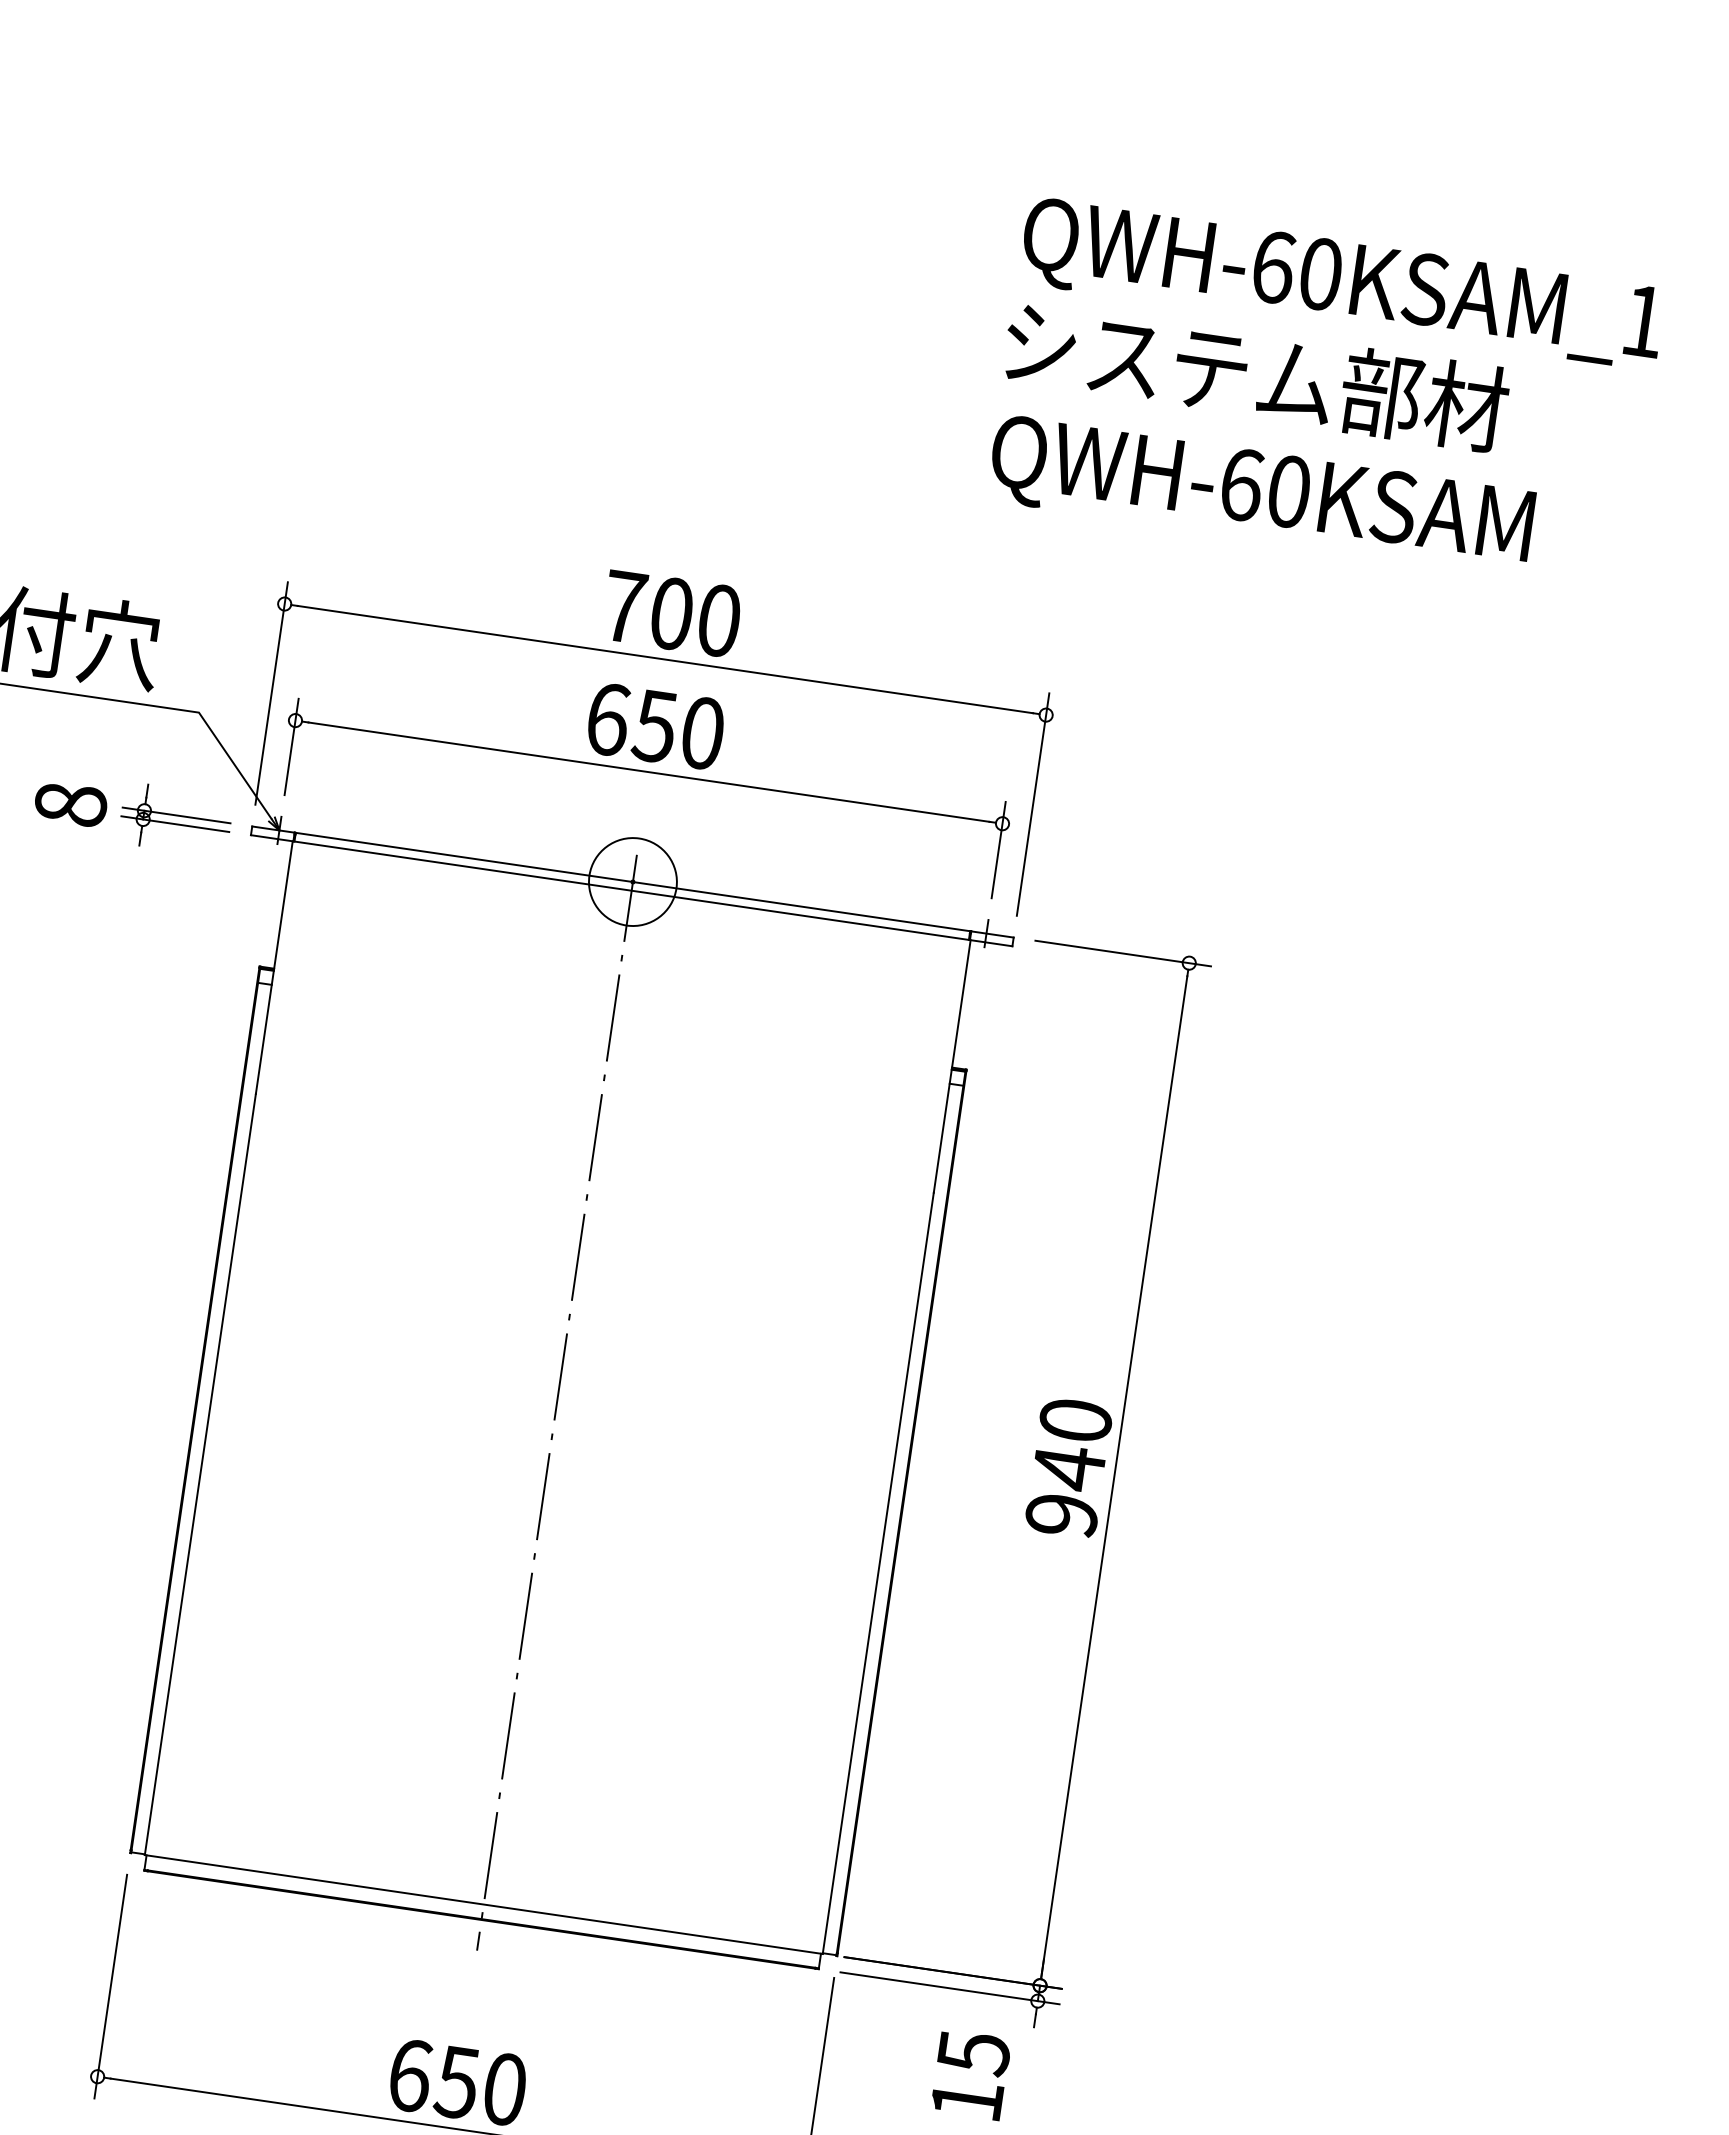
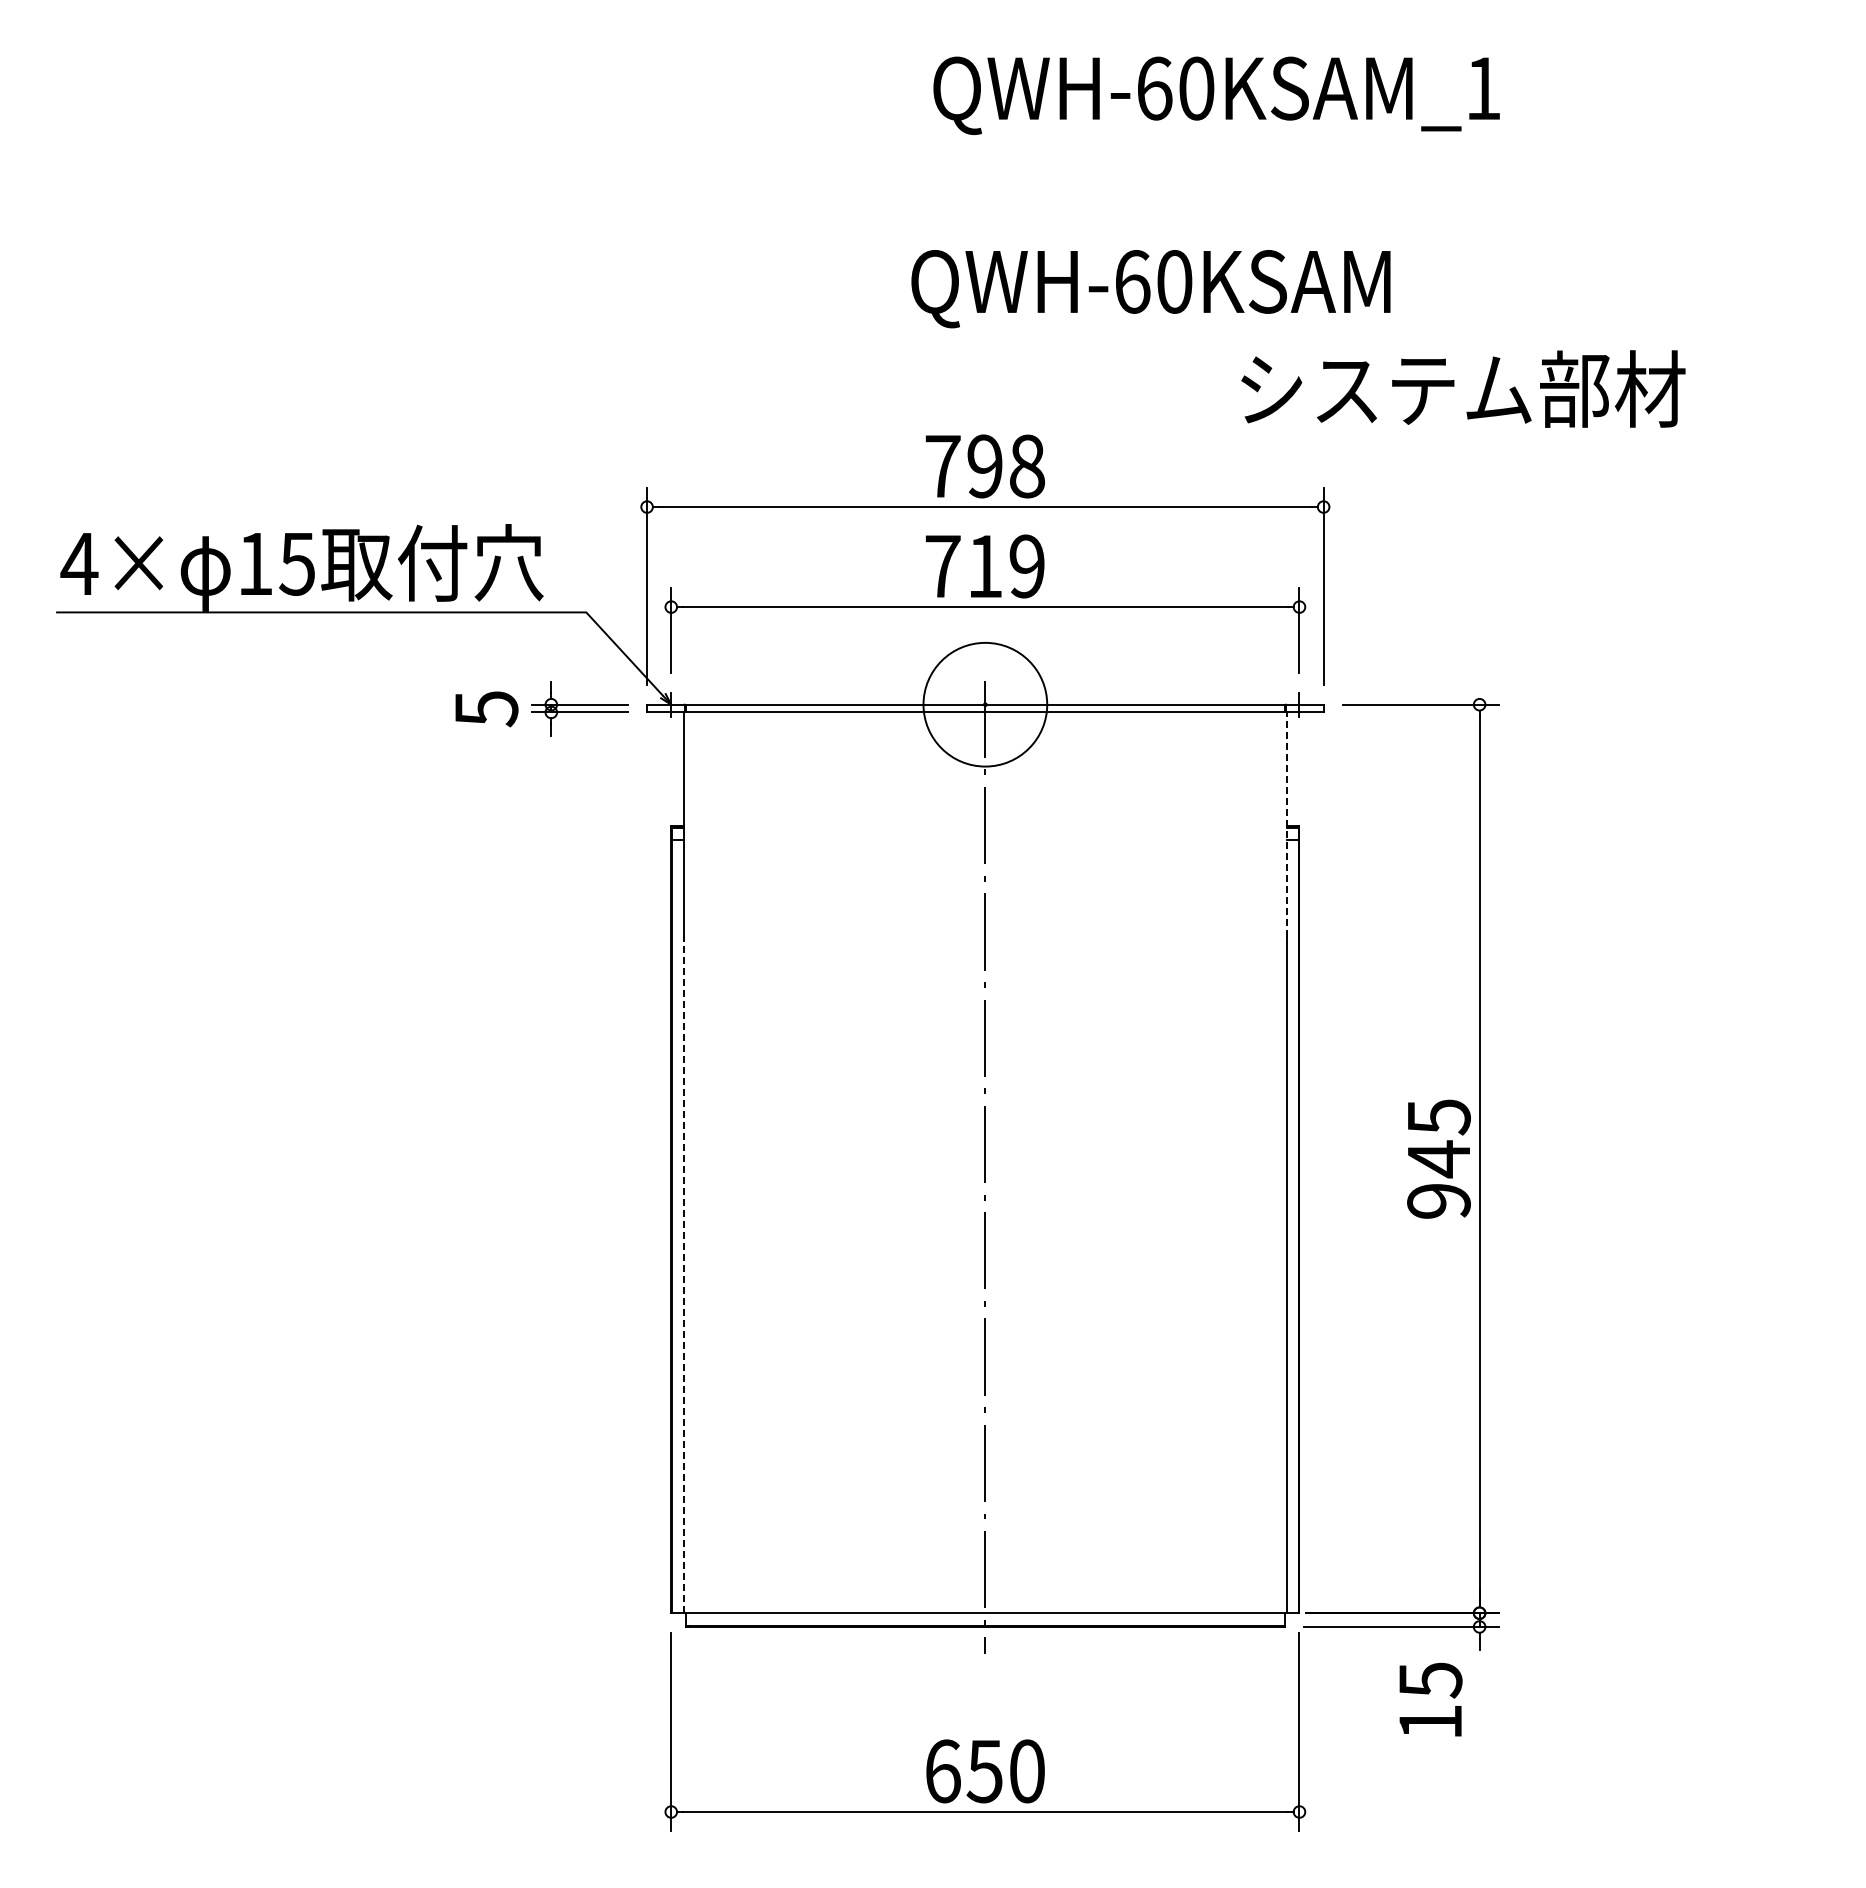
text: (1342, 285) -> (1216, 95), moved
text: (1256, 375) -> (1463, 388), moved
text: (1260, 496) -> (1150, 289), moved
text: (695, 617) -> (1006, 466), 700 -> 798
text: (654, 726) -> (984, 566), 650 -> 719
text: (70, 805) -> (486, 709), 8 -> 5
circle: (633, 881) -> (985, 704), size x1.6
line: (952, 1066) -> (1286, 824), solid -> dashed
text: (1075, 1421) -> (1438, 1117), 940 -> 945
line: (200, 1473) -> (684, 1274), solid -> dashed

